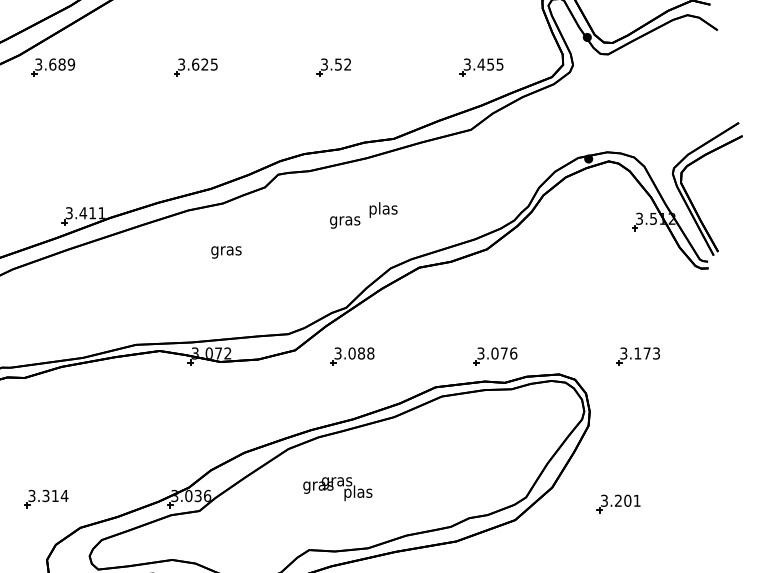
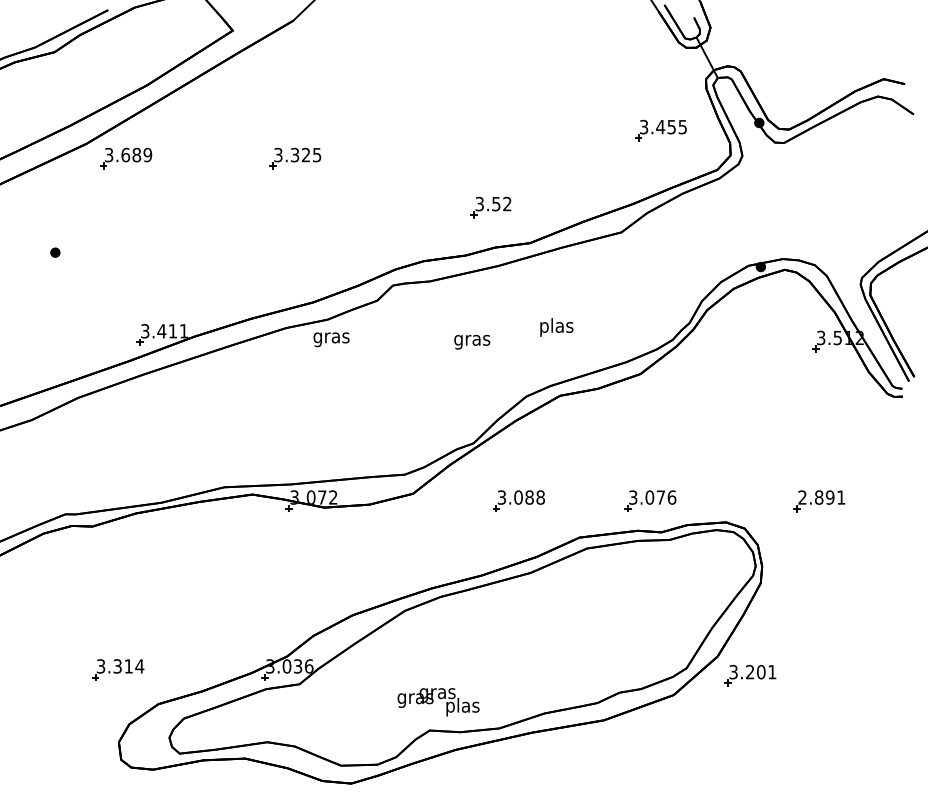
text: (195, 64) -> (294, 154), 3.625 -> 3.325
part: (333, 67) -> (490, 207), moved
part: (481, 67) -> (660, 130), moved
text: (383, 210) -> (556, 327), moved
text: (226, 252) -> (331, 339), moved
text: (639, 353) -> (821, 497), 3.173 -> 2.891
part: (352, 355) -> (518, 500), moved
text: (337, 489) -> (438, 702), moved
part: (618, 503) -> (750, 675), moved

